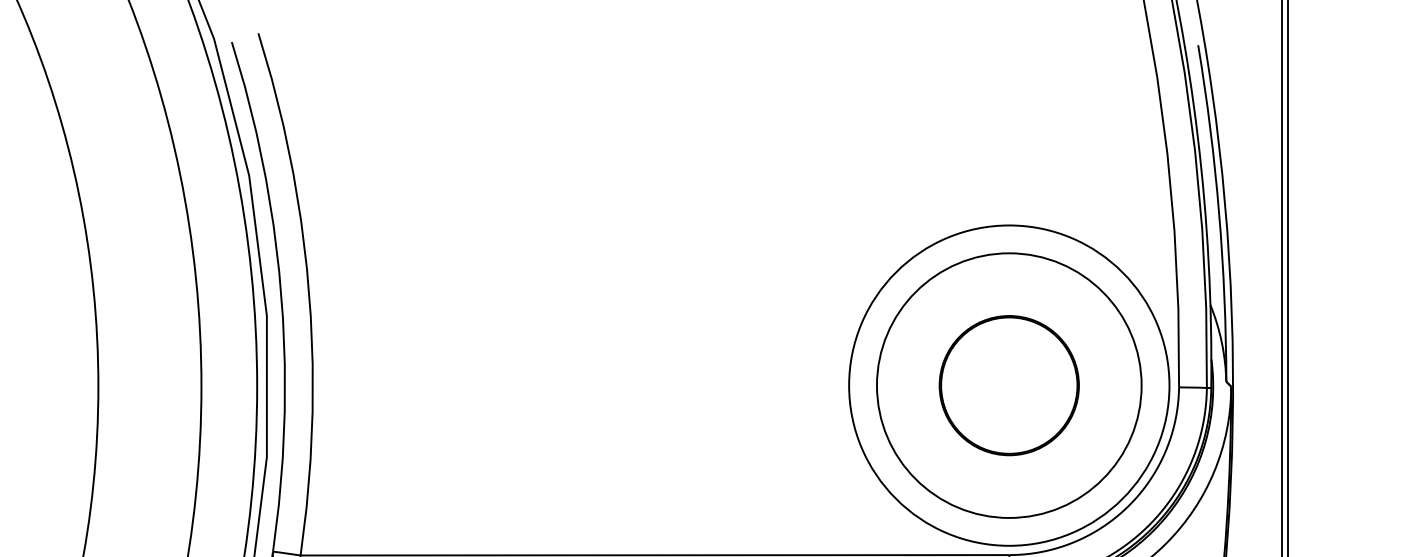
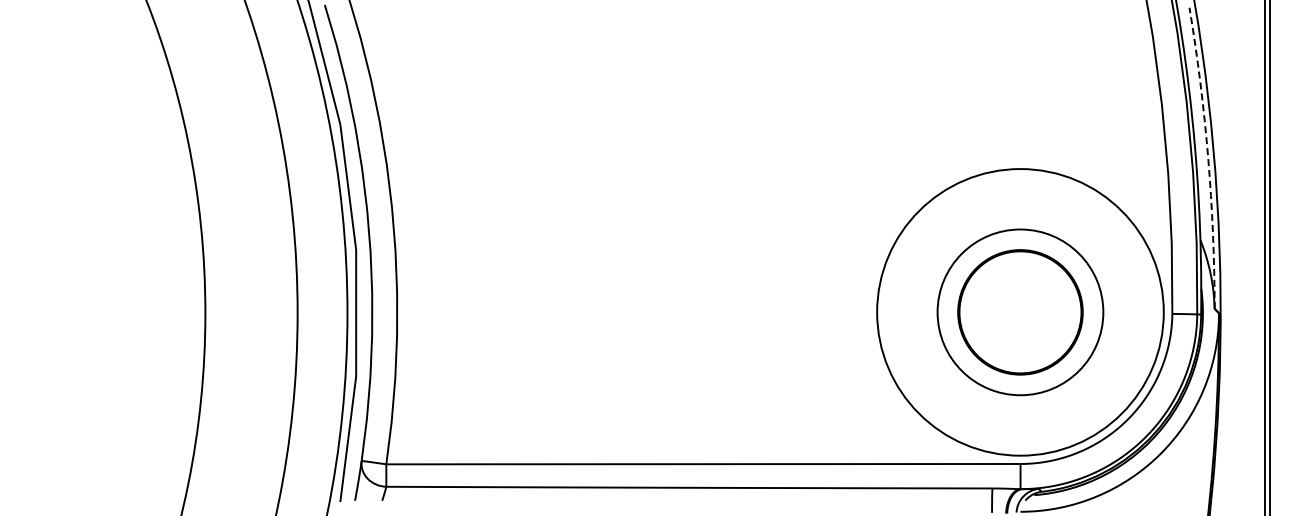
arc: (1219, 212) -> (1208, 157), solid -> dashed
circle: (1009, 384) -> (1020, 311), size x0.7

